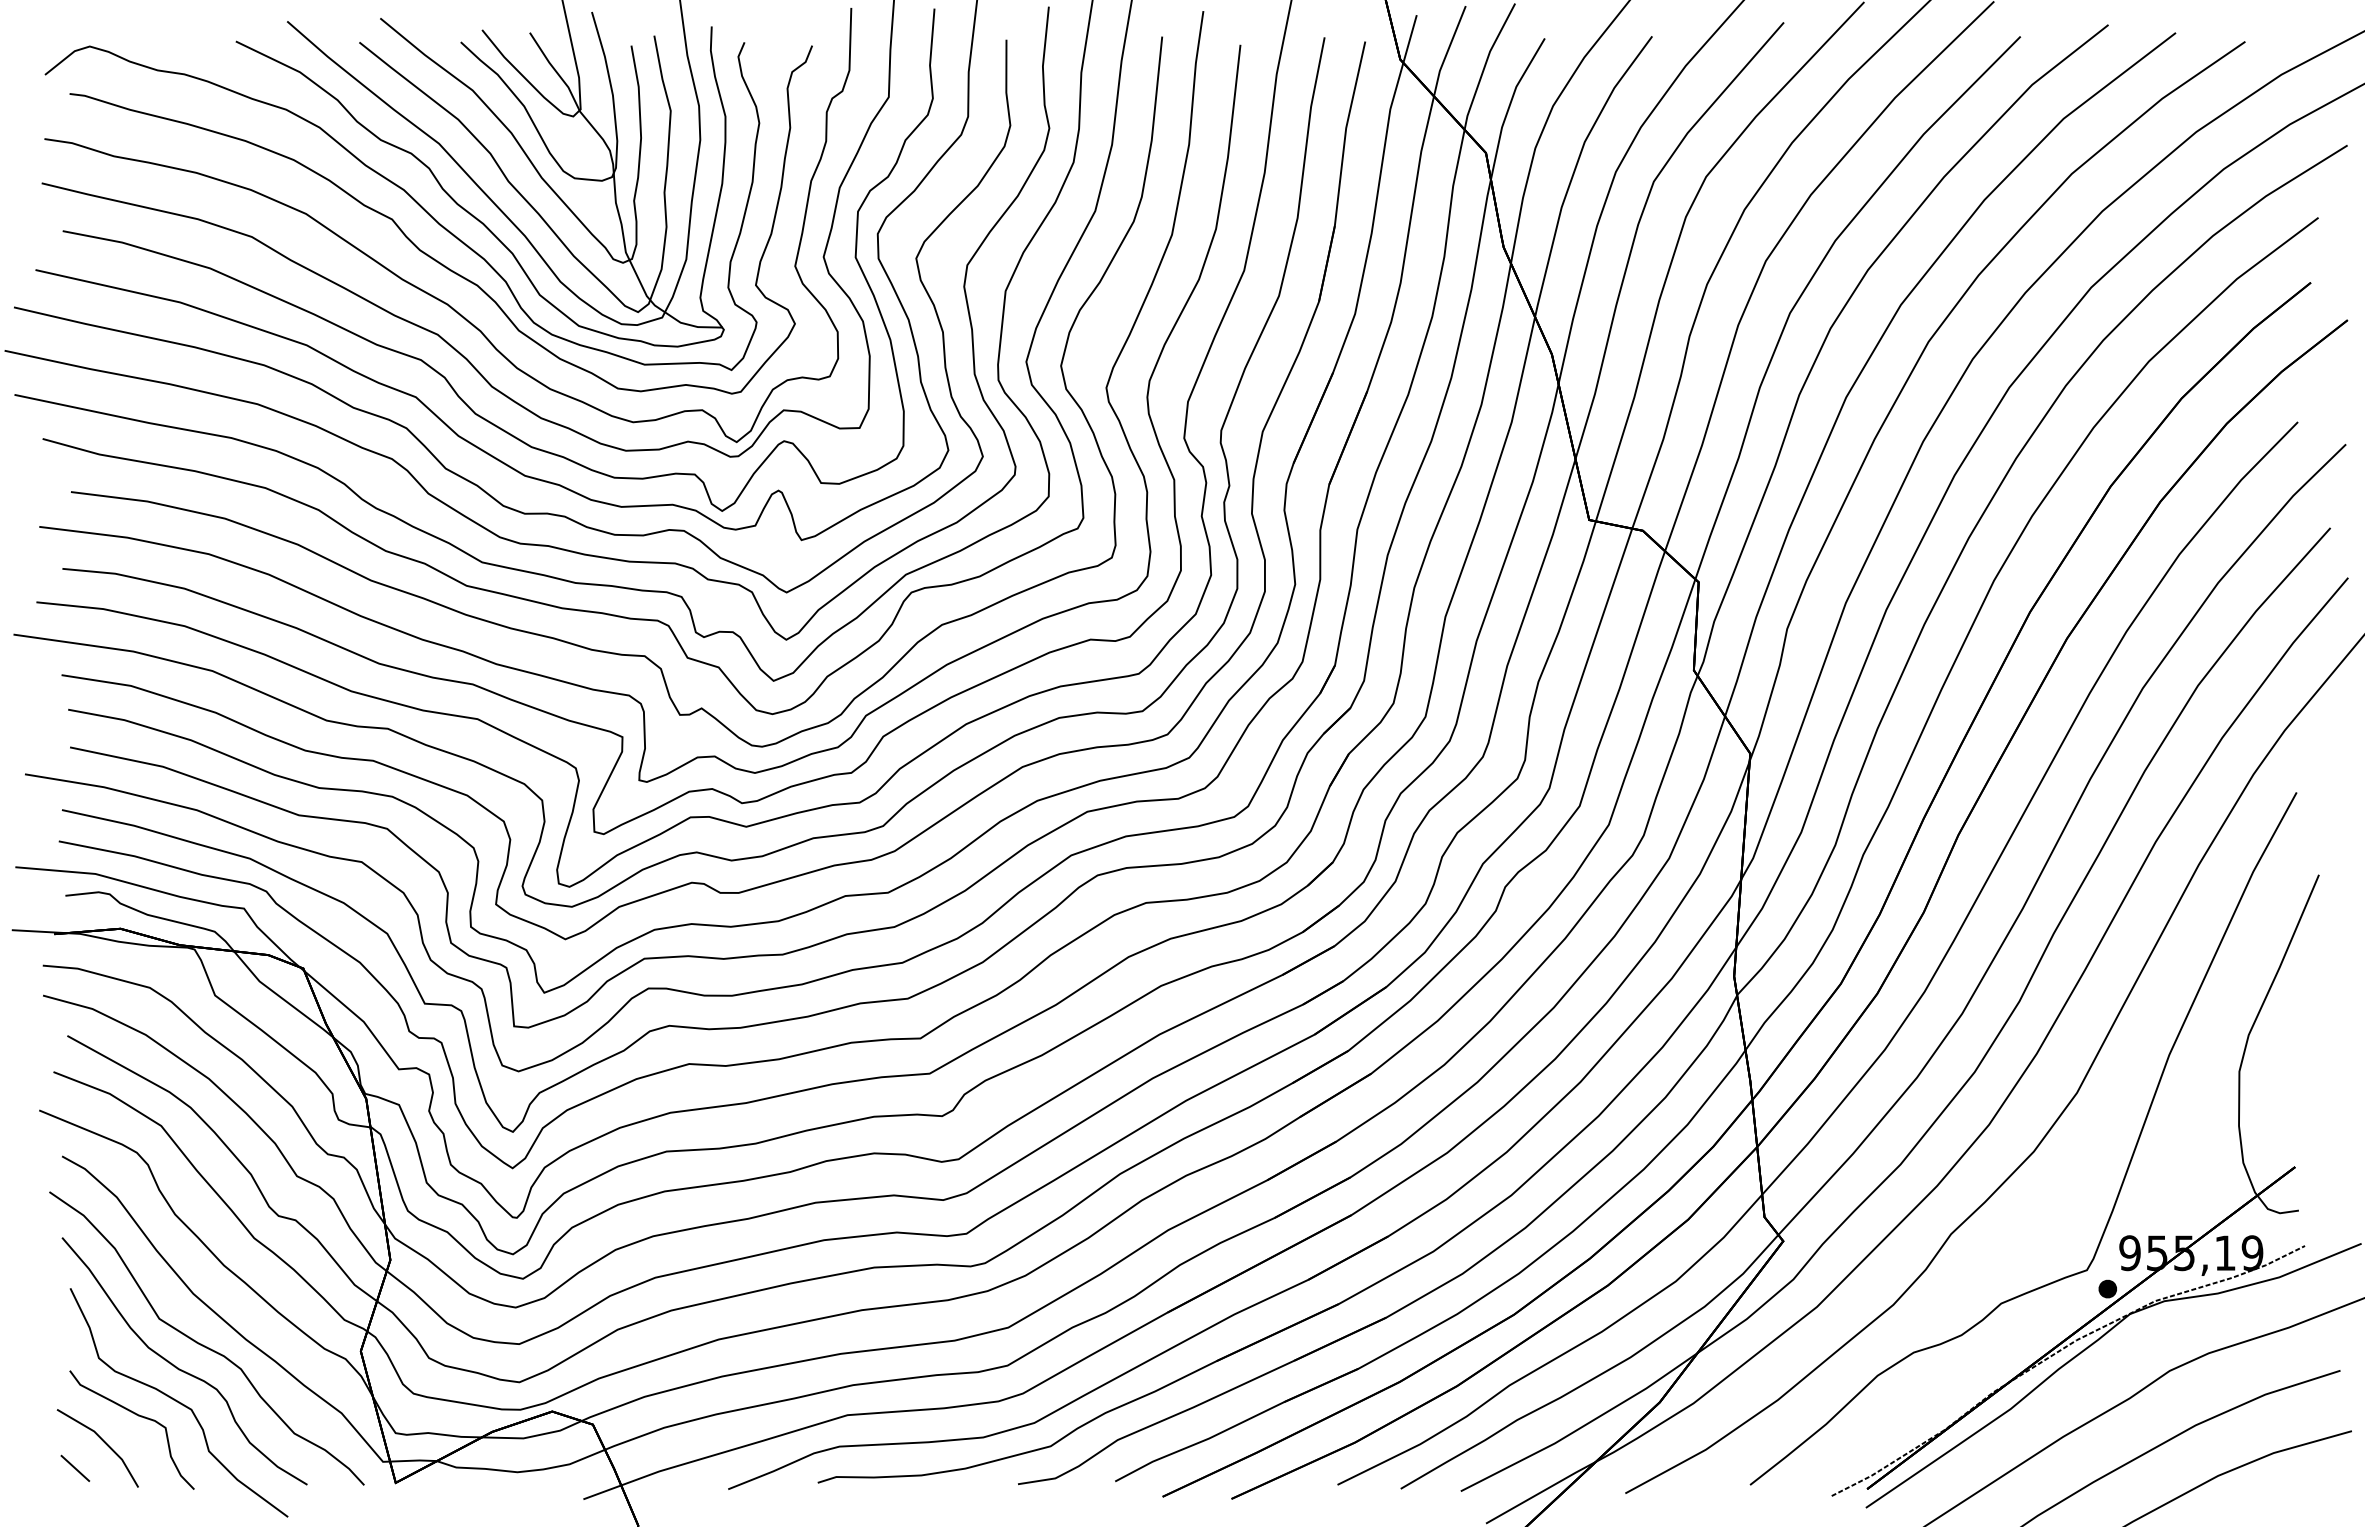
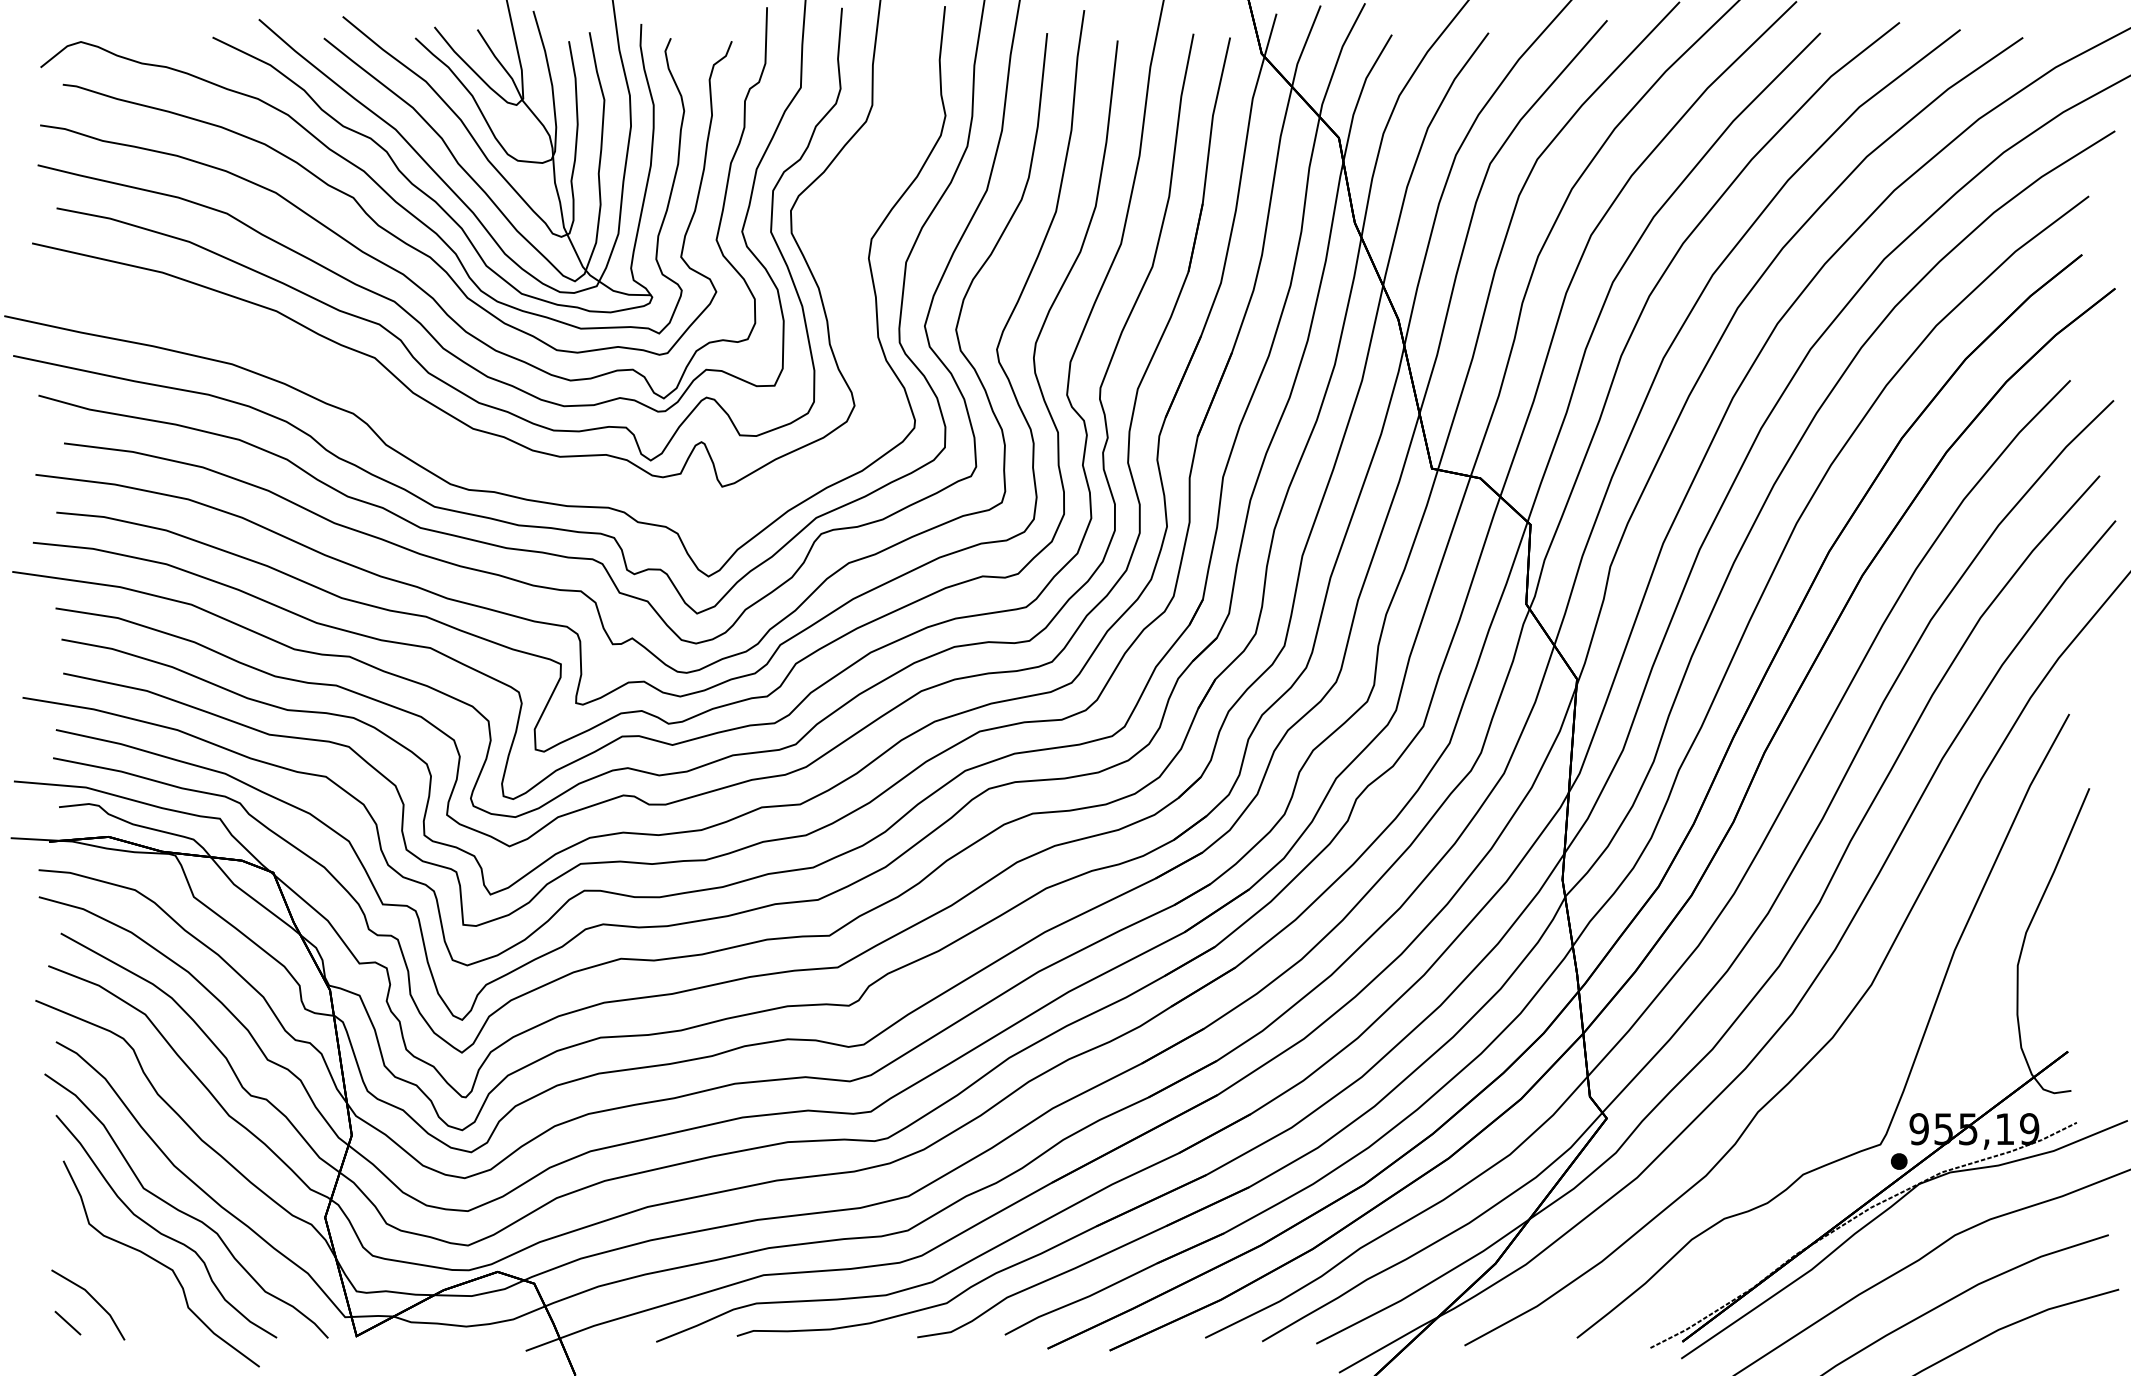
curve: (407, 427) -> (367, 385), removed
curve: (138, 1416) -> (124, 1276), removed

